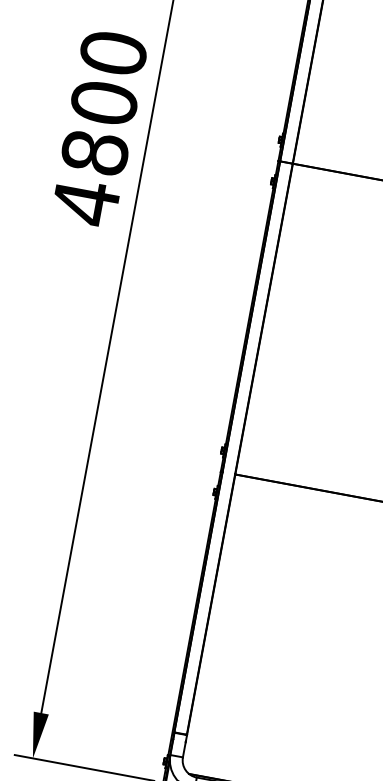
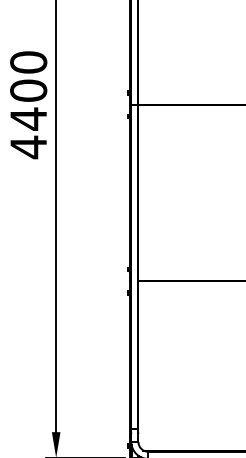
text: (94, 151) -> (28, 118), 4800 -> 4400

